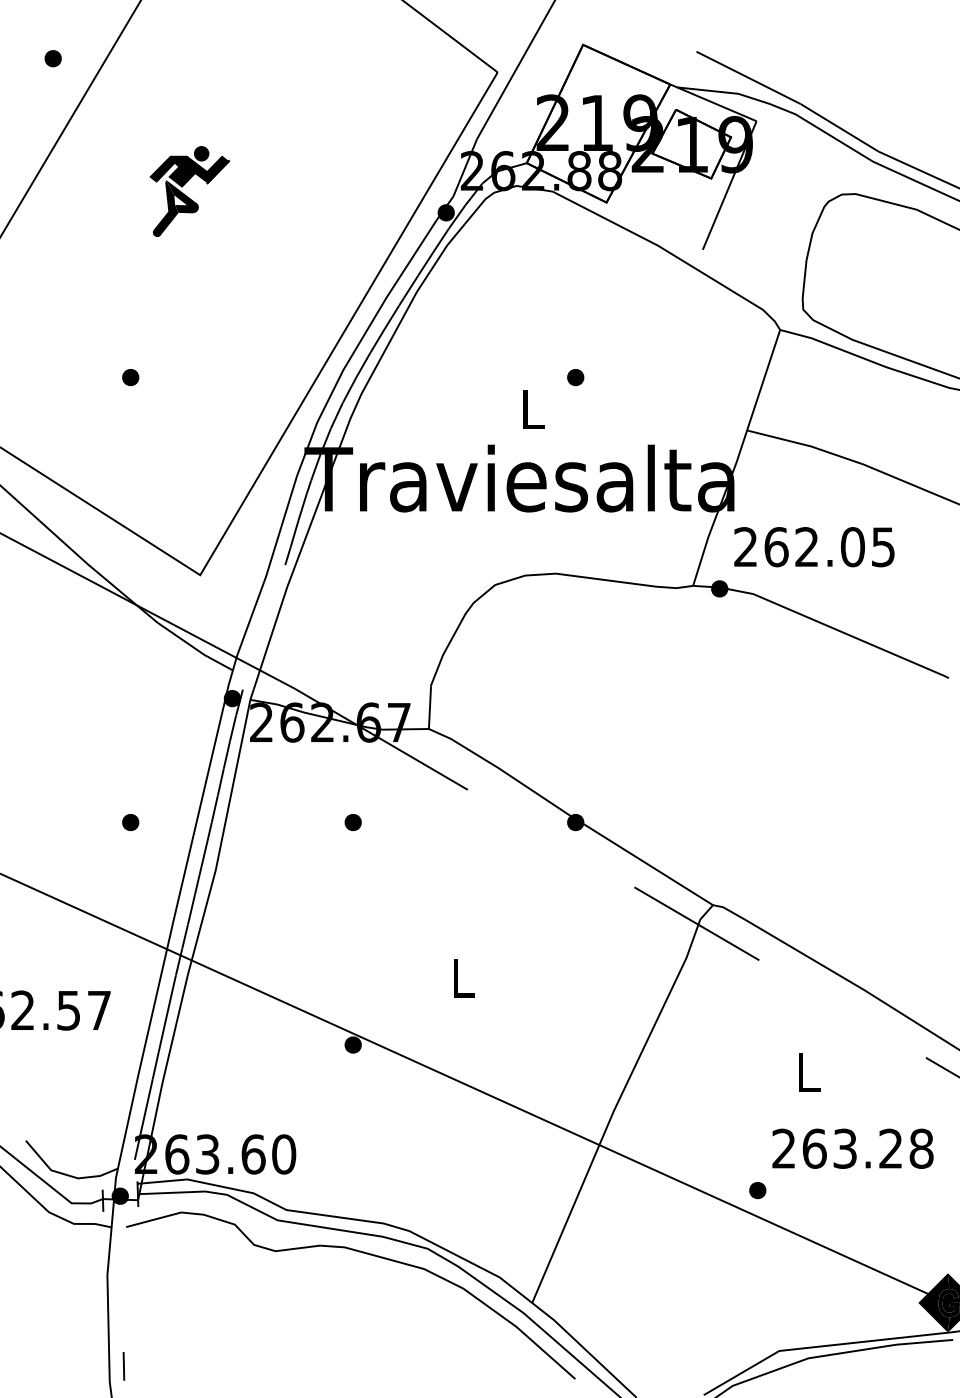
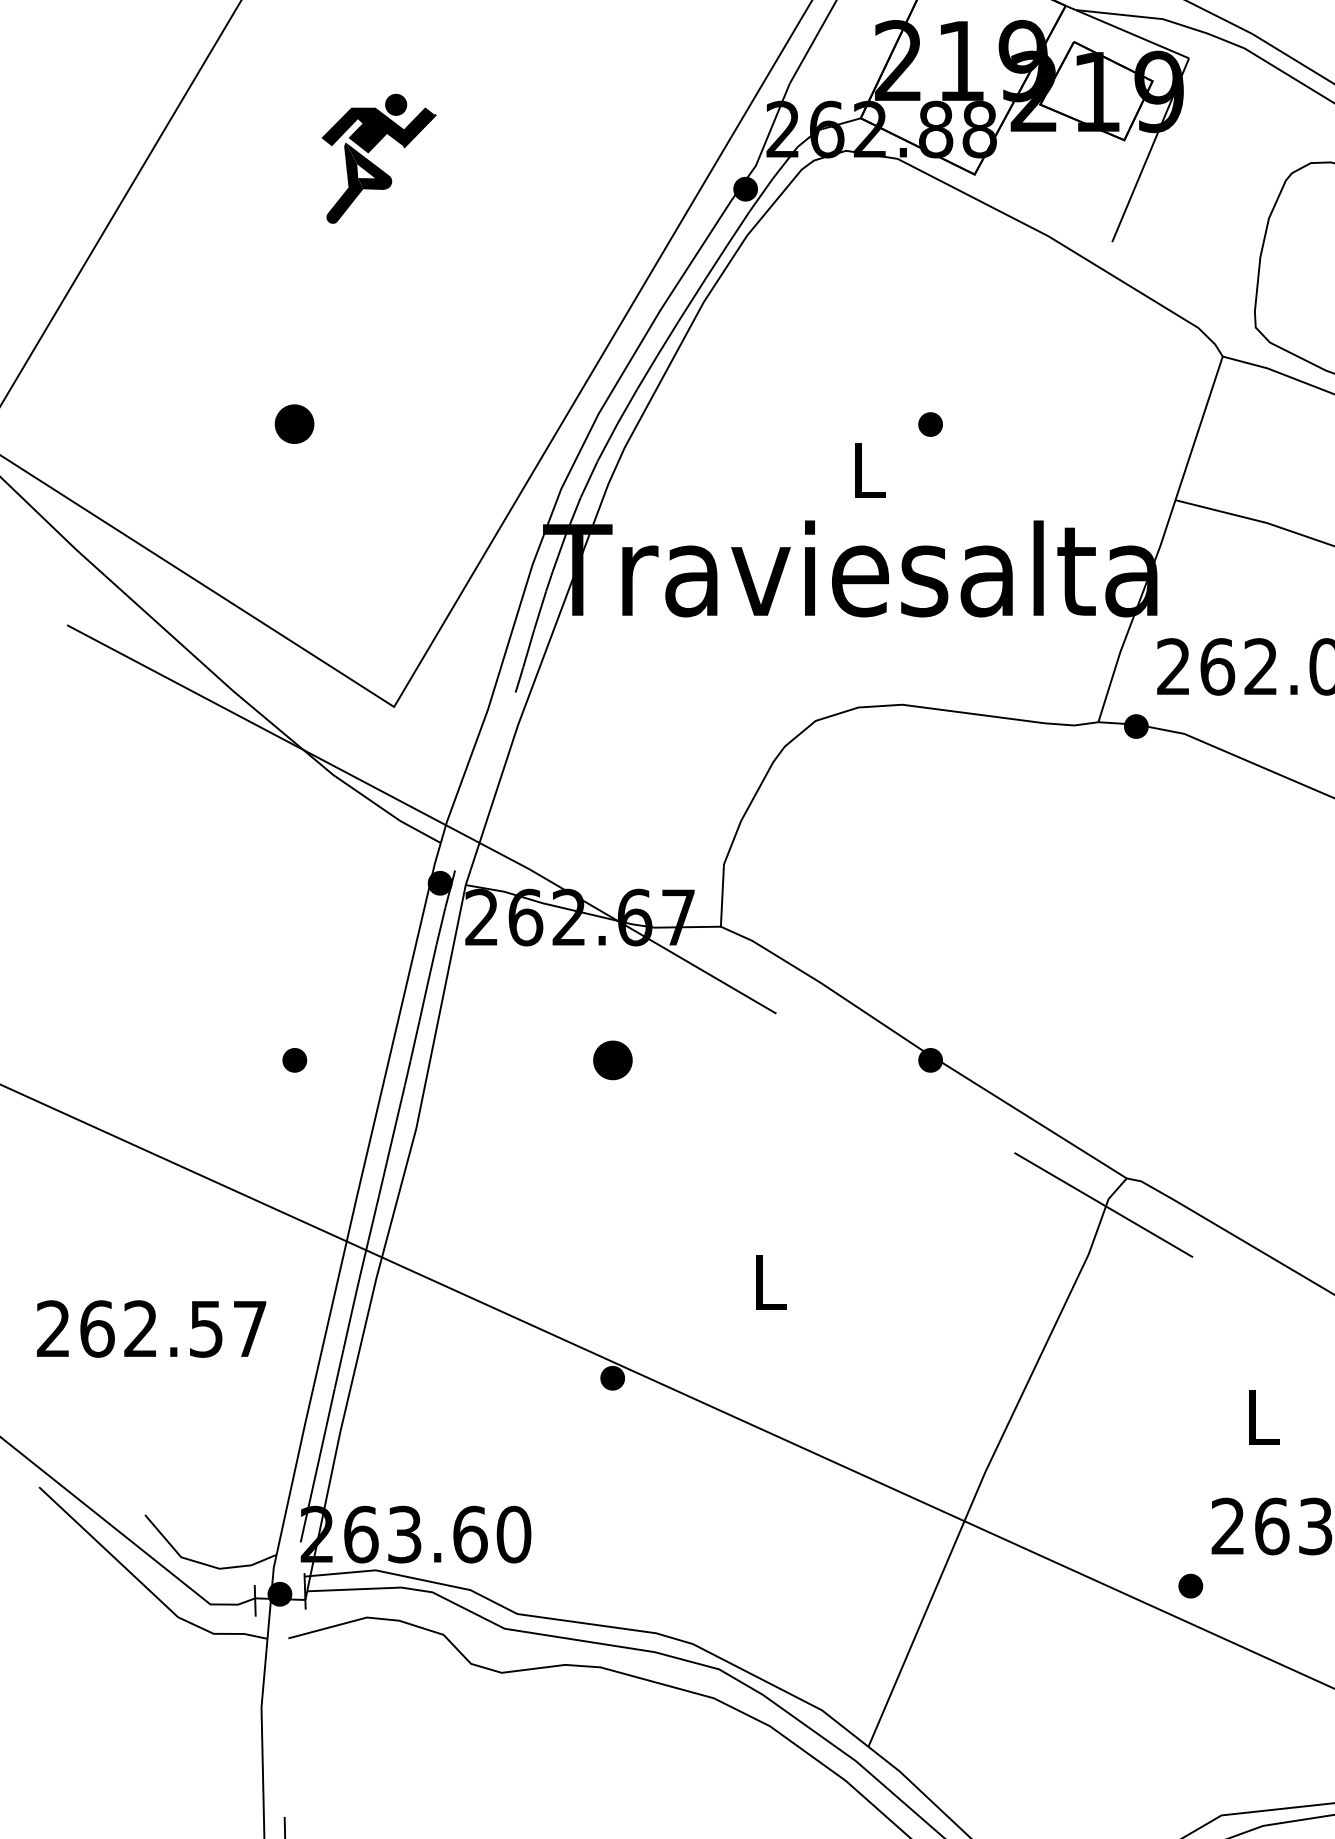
part: (130, 377) -> (294, 424), size x1.6
part: (352, 822) -> (611, 1060), size x1.6

